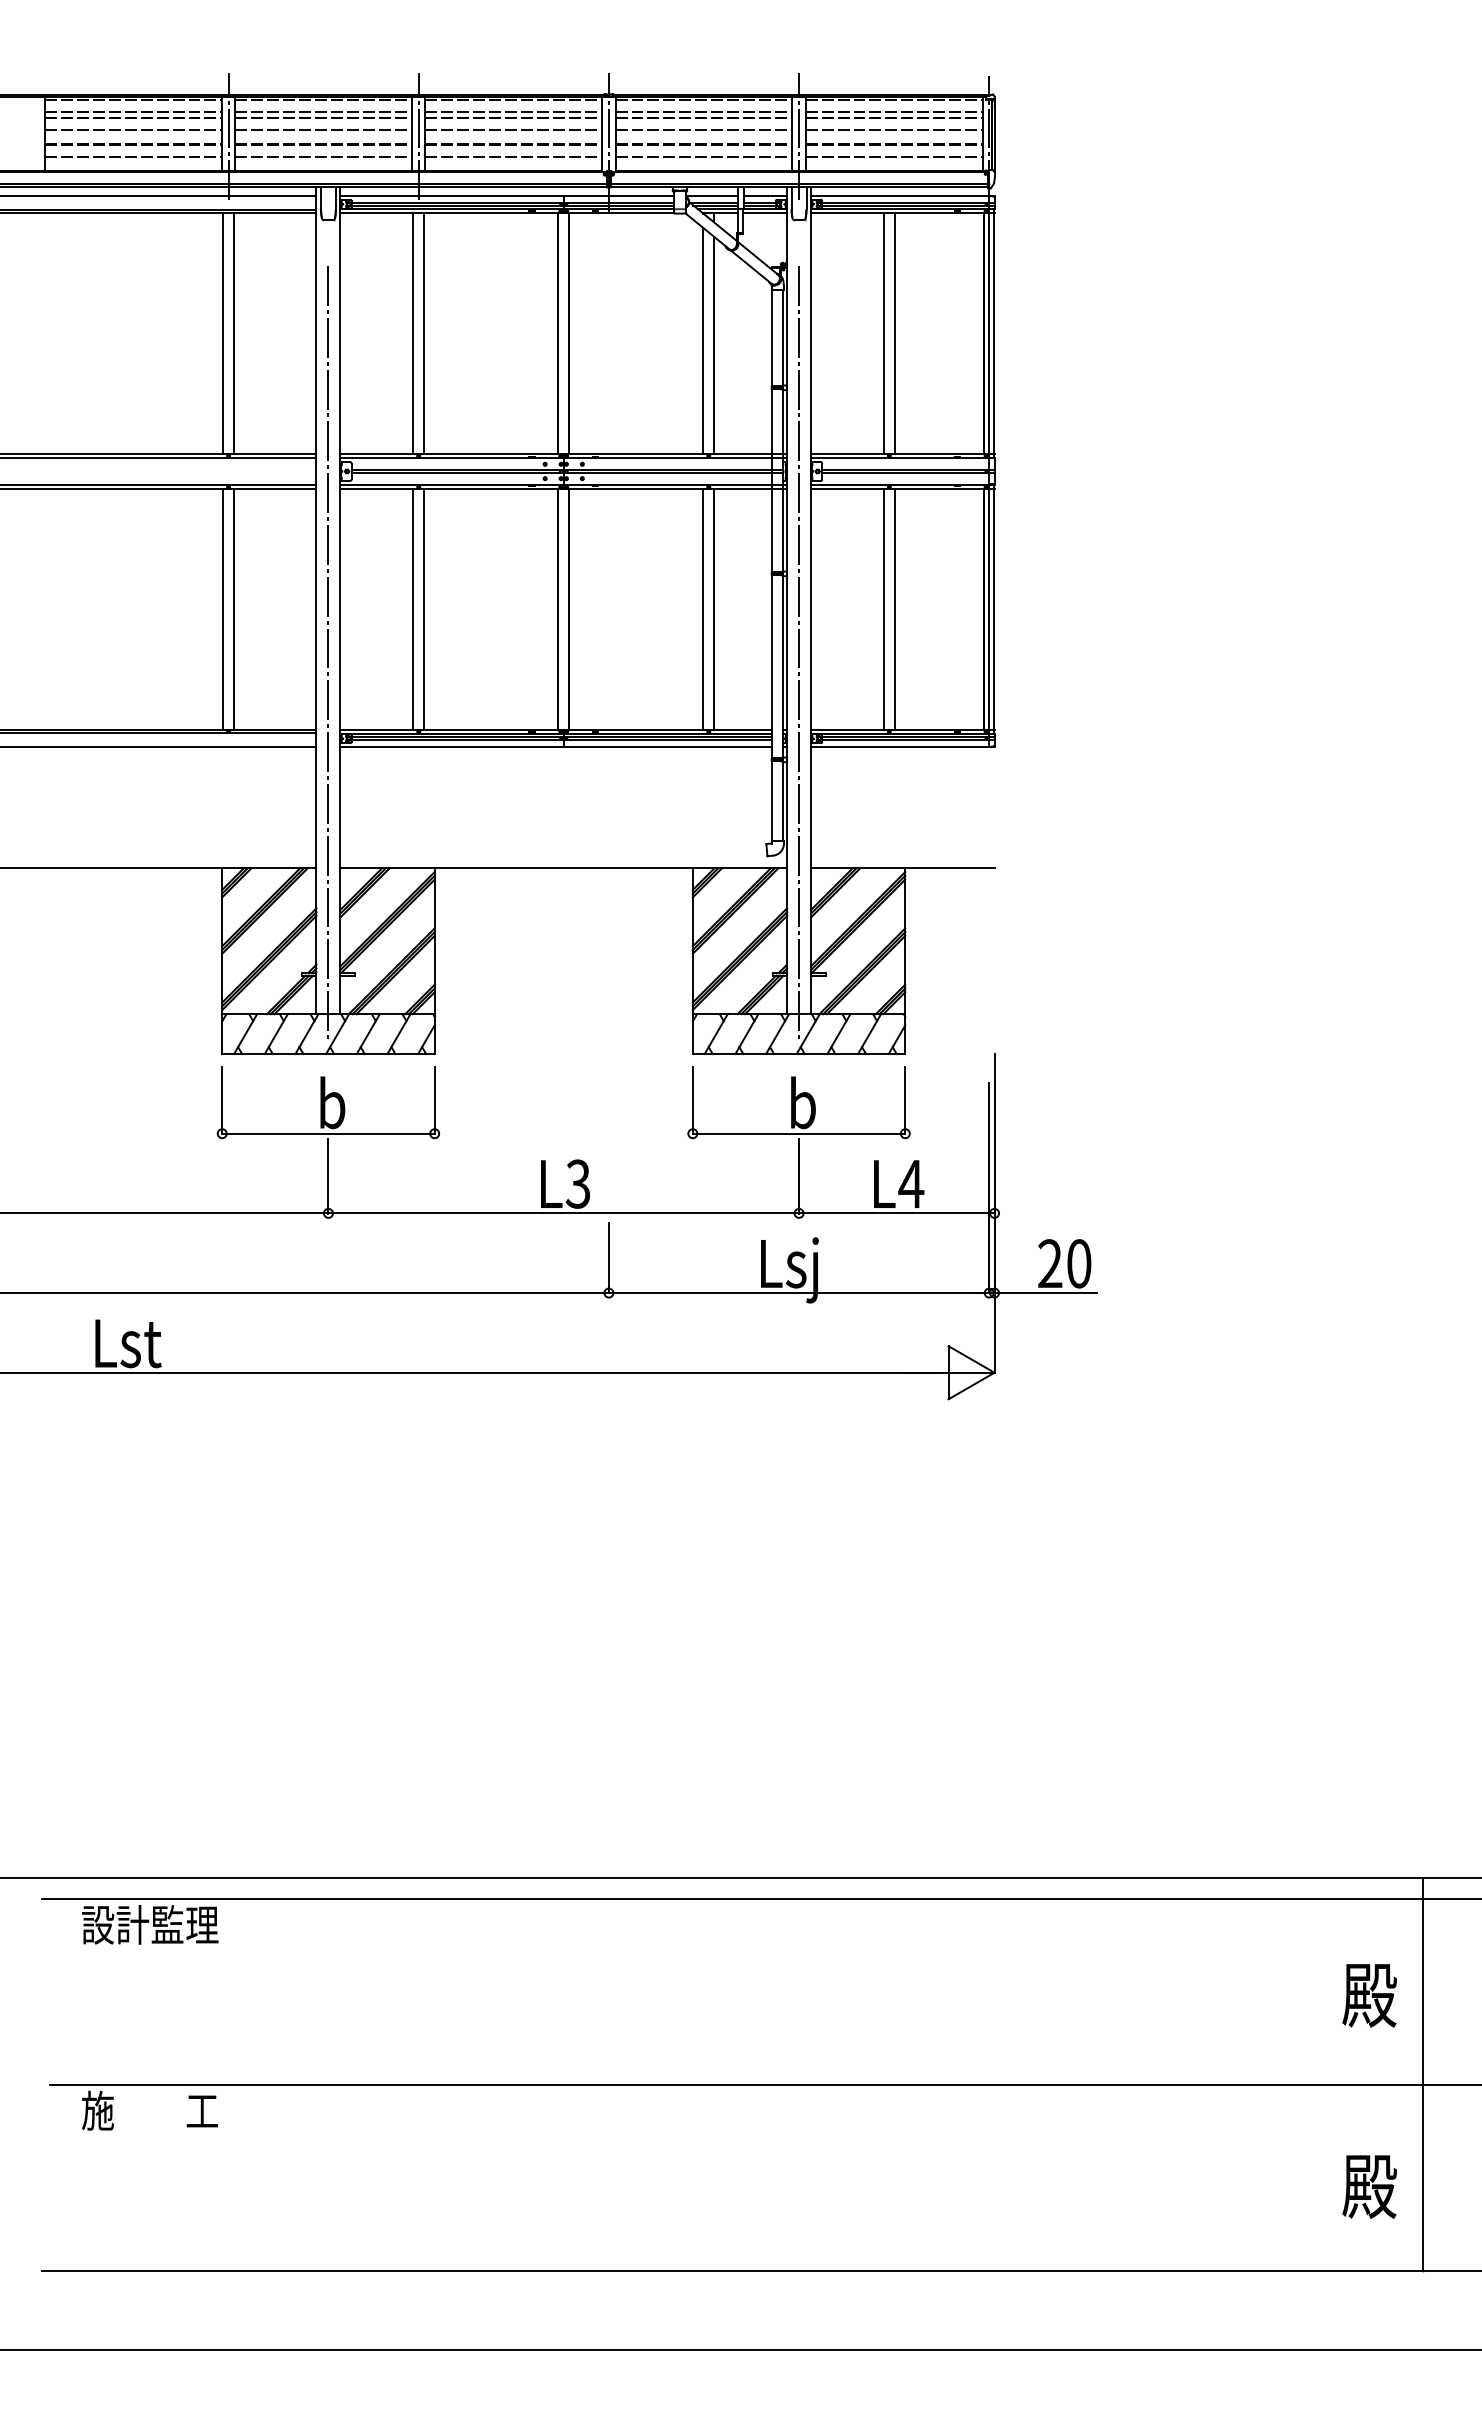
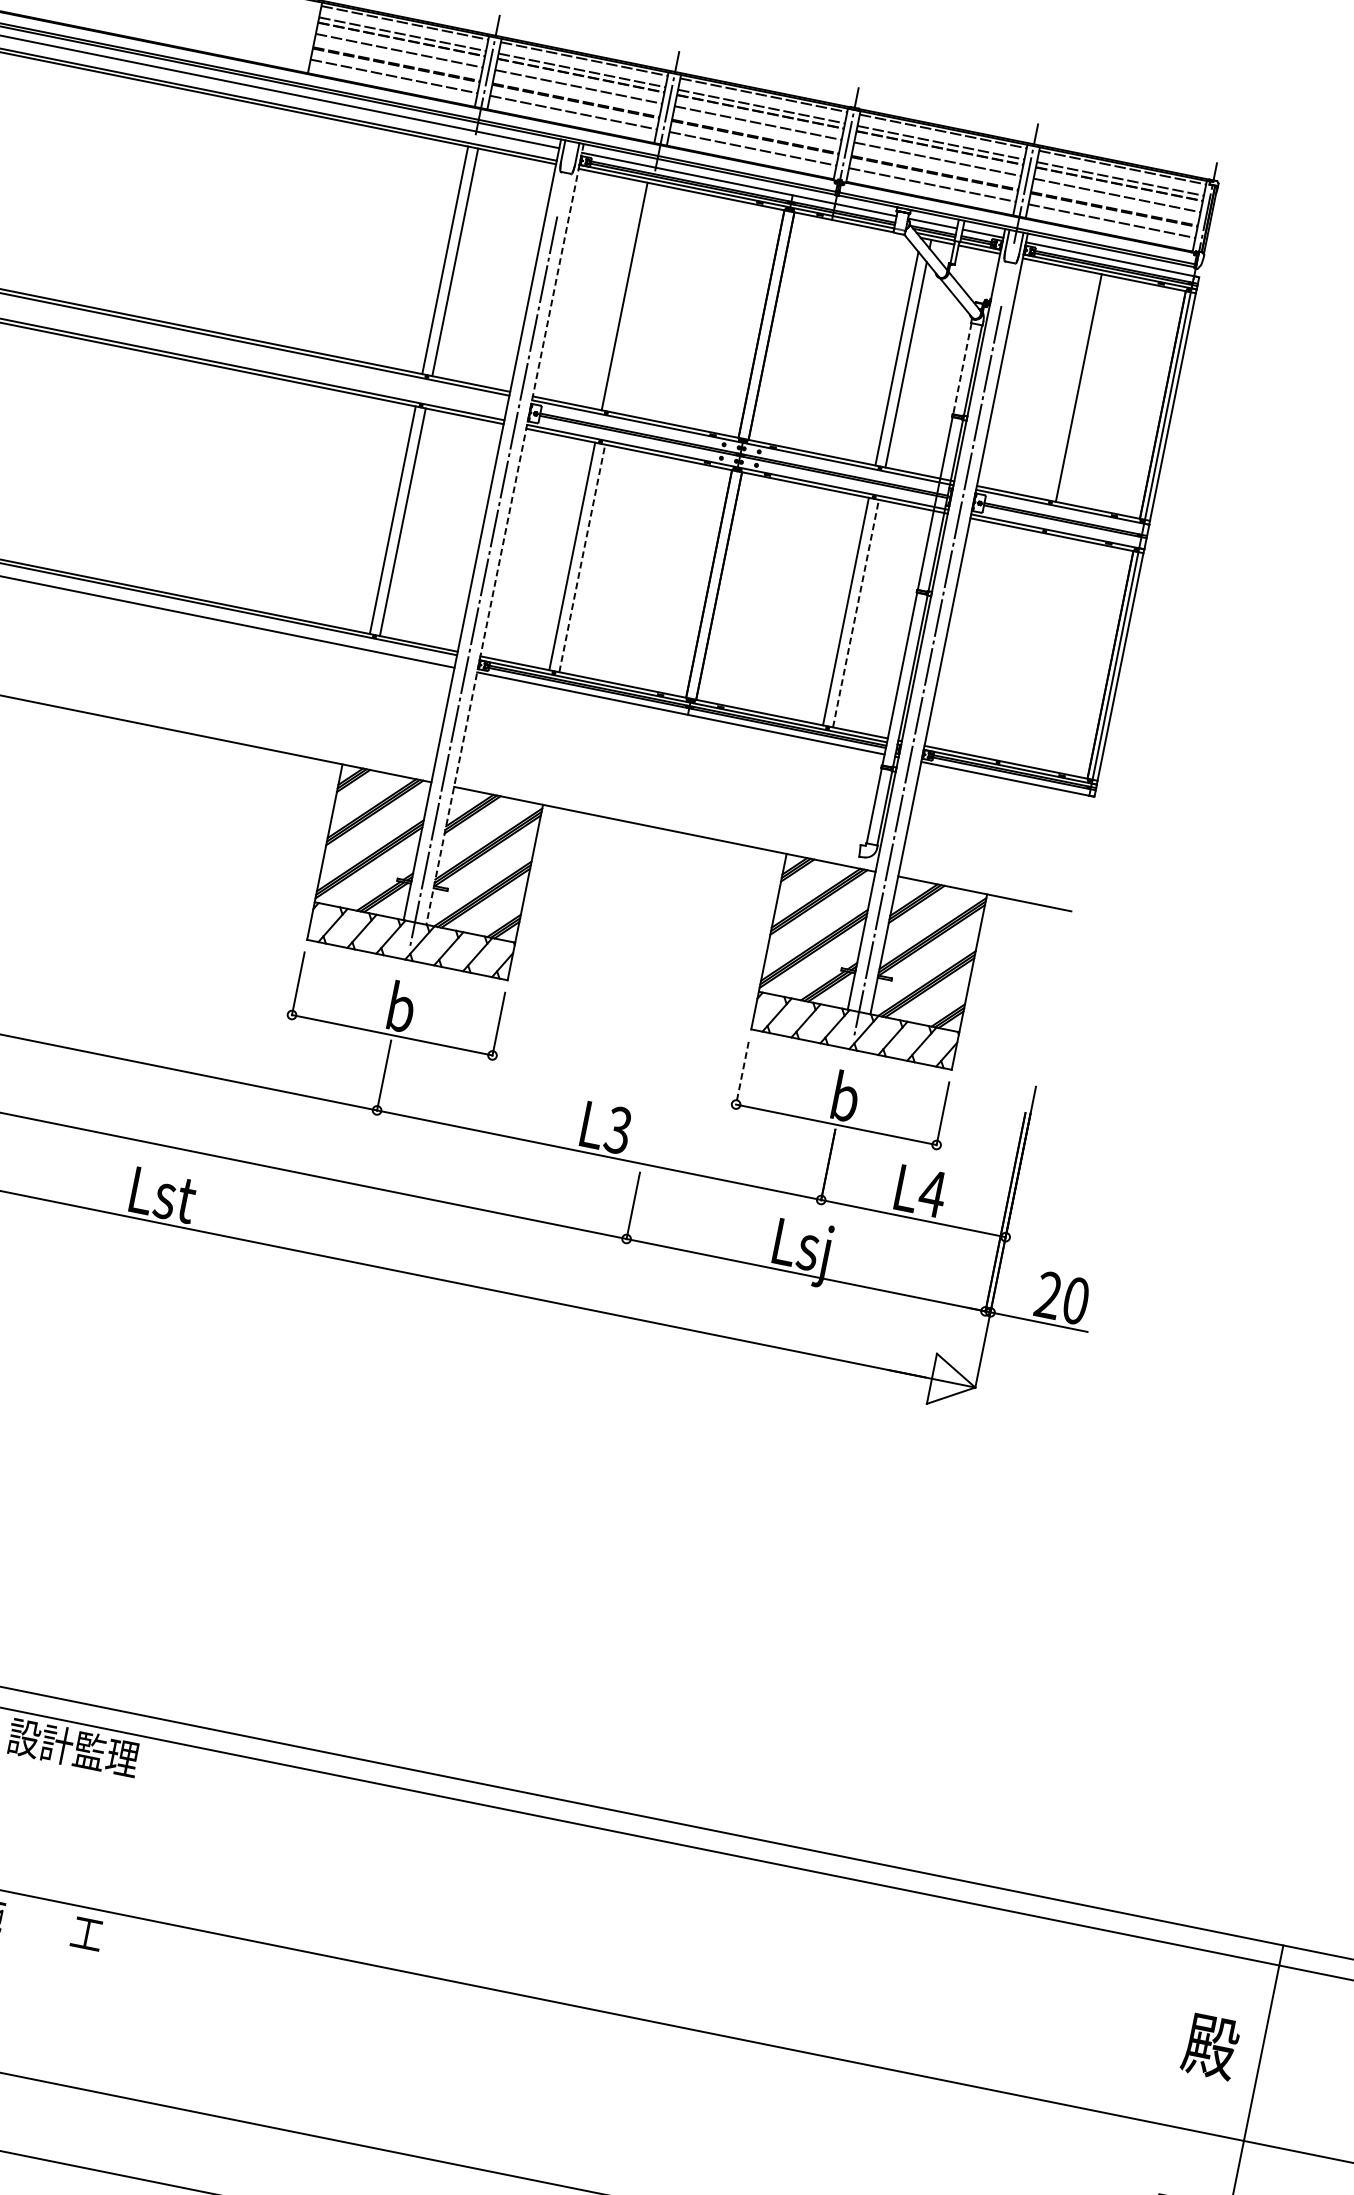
line: (424, 333) -> (635, 298), removed
line: (884, 333) -> (1069, 385), removed
line: (772, 338) -> (962, 369), solid -> dashed
line: (340, 600) -> (505, 534), solid -> dashed
line: (884, 608) -> (1016, 645), removed
line: (894, 608) -> (1026, 647), removed
line: (424, 609) -> (582, 558), solid -> dashed
line: (714, 609) -> (856, 613), solid -> dashed
line: (692, 1101) -> (741, 1074), solid -> dashed

